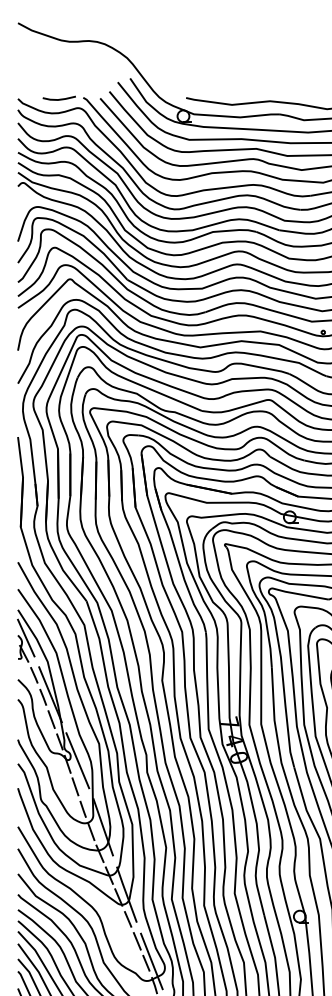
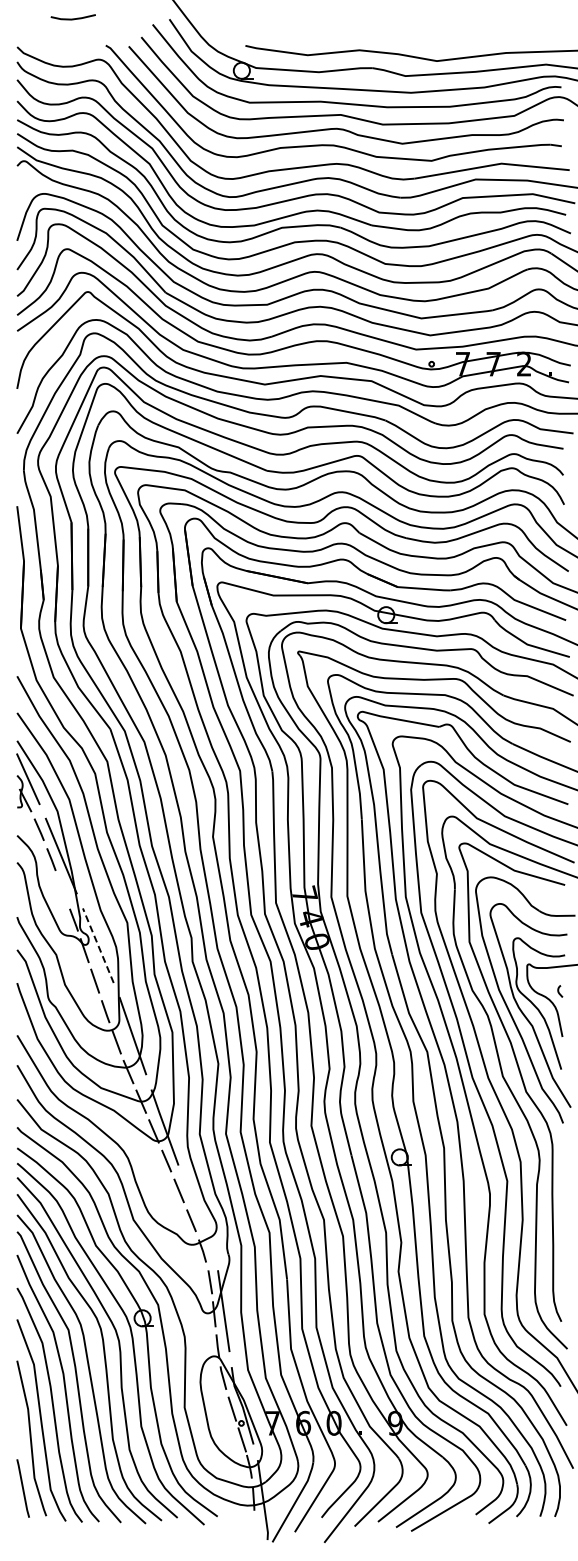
line: (58, 99) -> (72, 18), moved
line: (51, 719) -> (62, 889), removed
line: (77, 760) -> (98, 945), solid -> dashed
line: (151, 960) -> (198, 1217), removed

